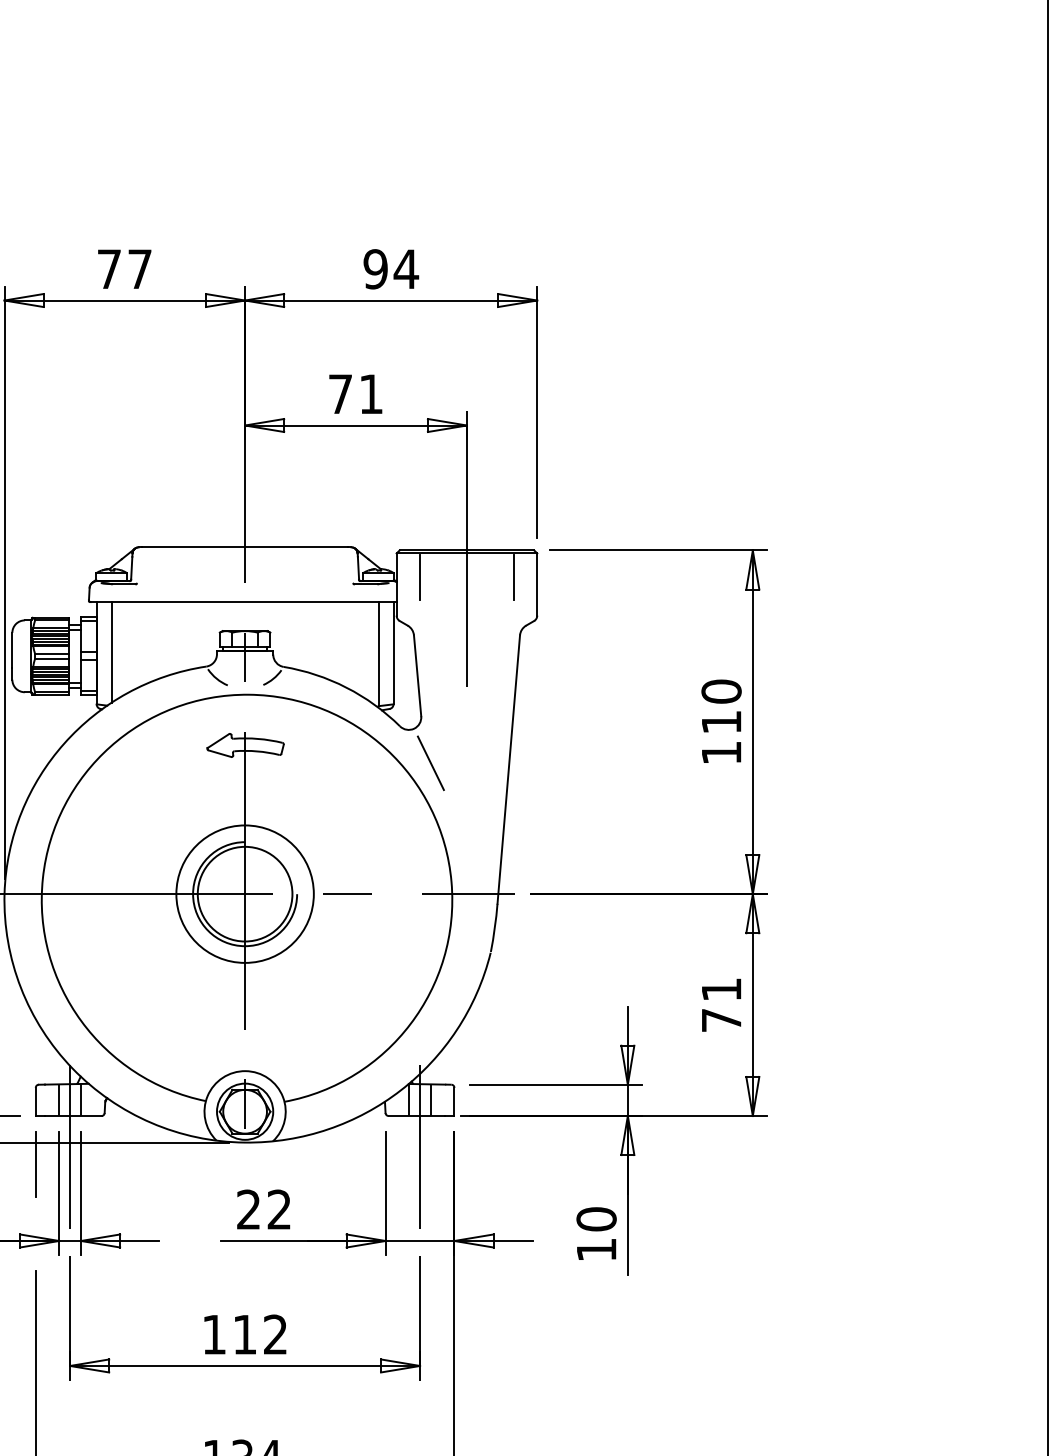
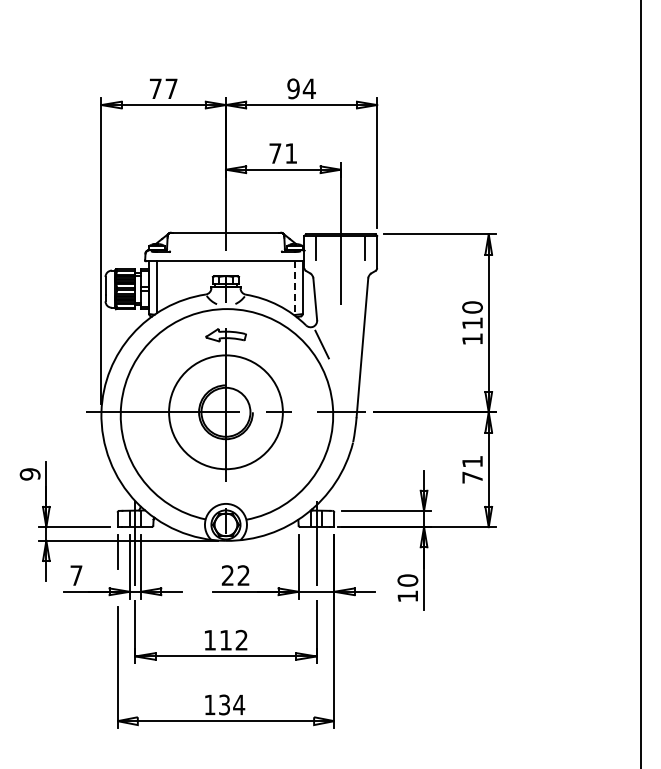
line: (379, 654) -> (295, 288), solid -> dashed
circle: (244, 892) -> (225, 411), size x1.6

